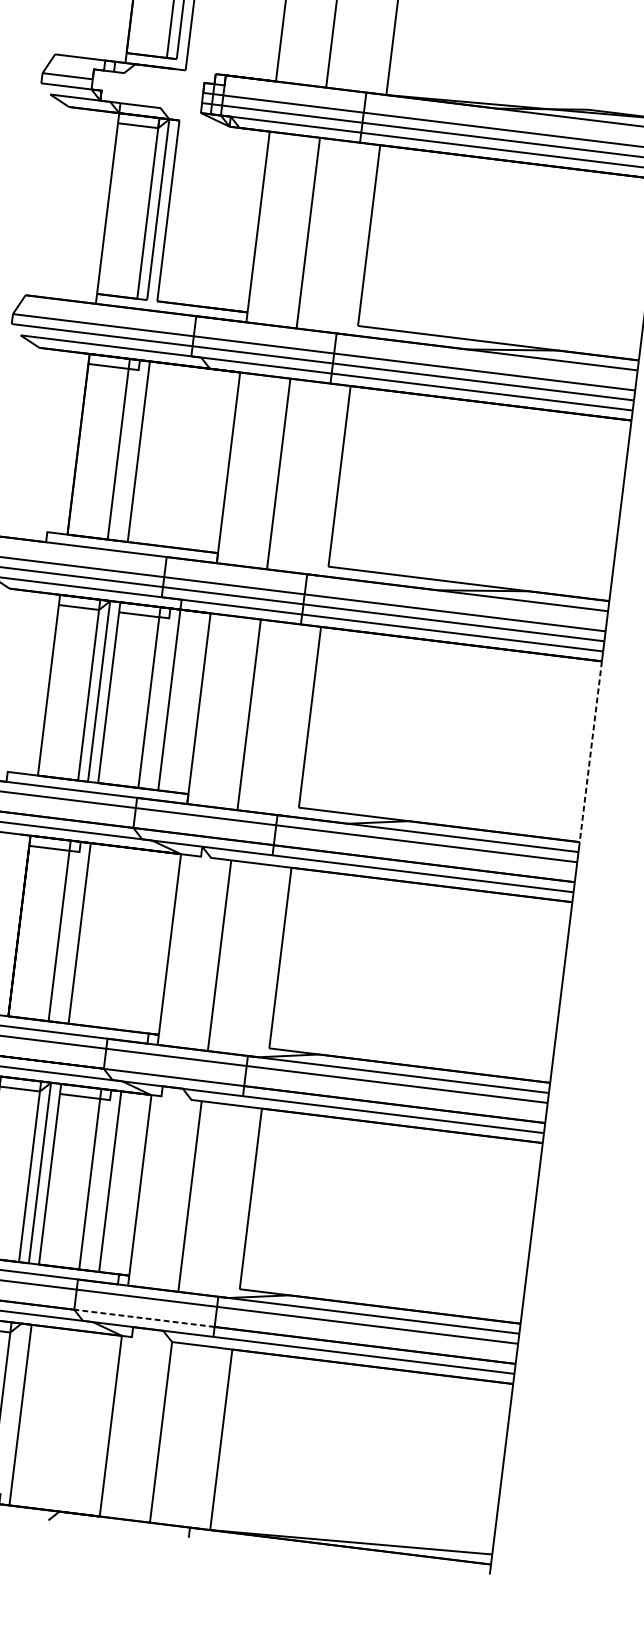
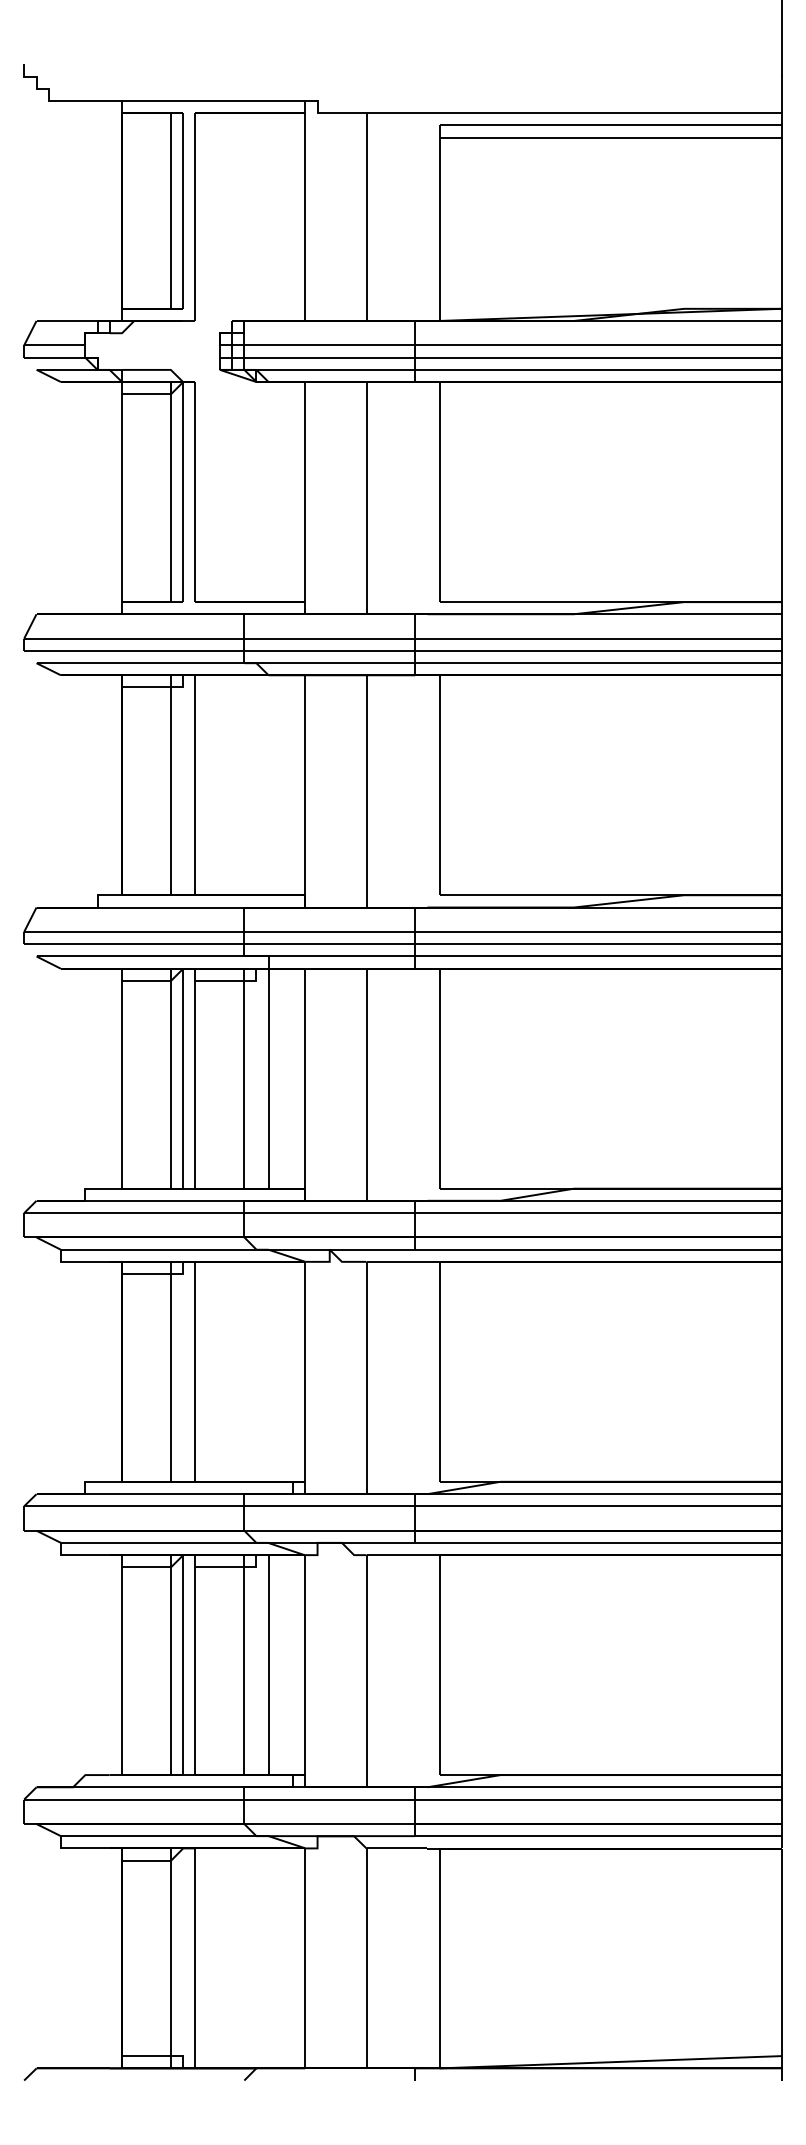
line: (590, 751) -> (781, 1078), dashed -> solid
line: (144, 1318) -> (329, 1824), dashed -> solid

